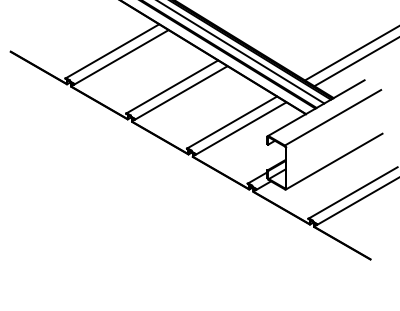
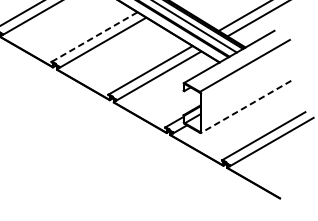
line: (172, 86) -> (94, 36), solid -> dashed
line: (334, 161) -> (246, 106), solid -> dashed

